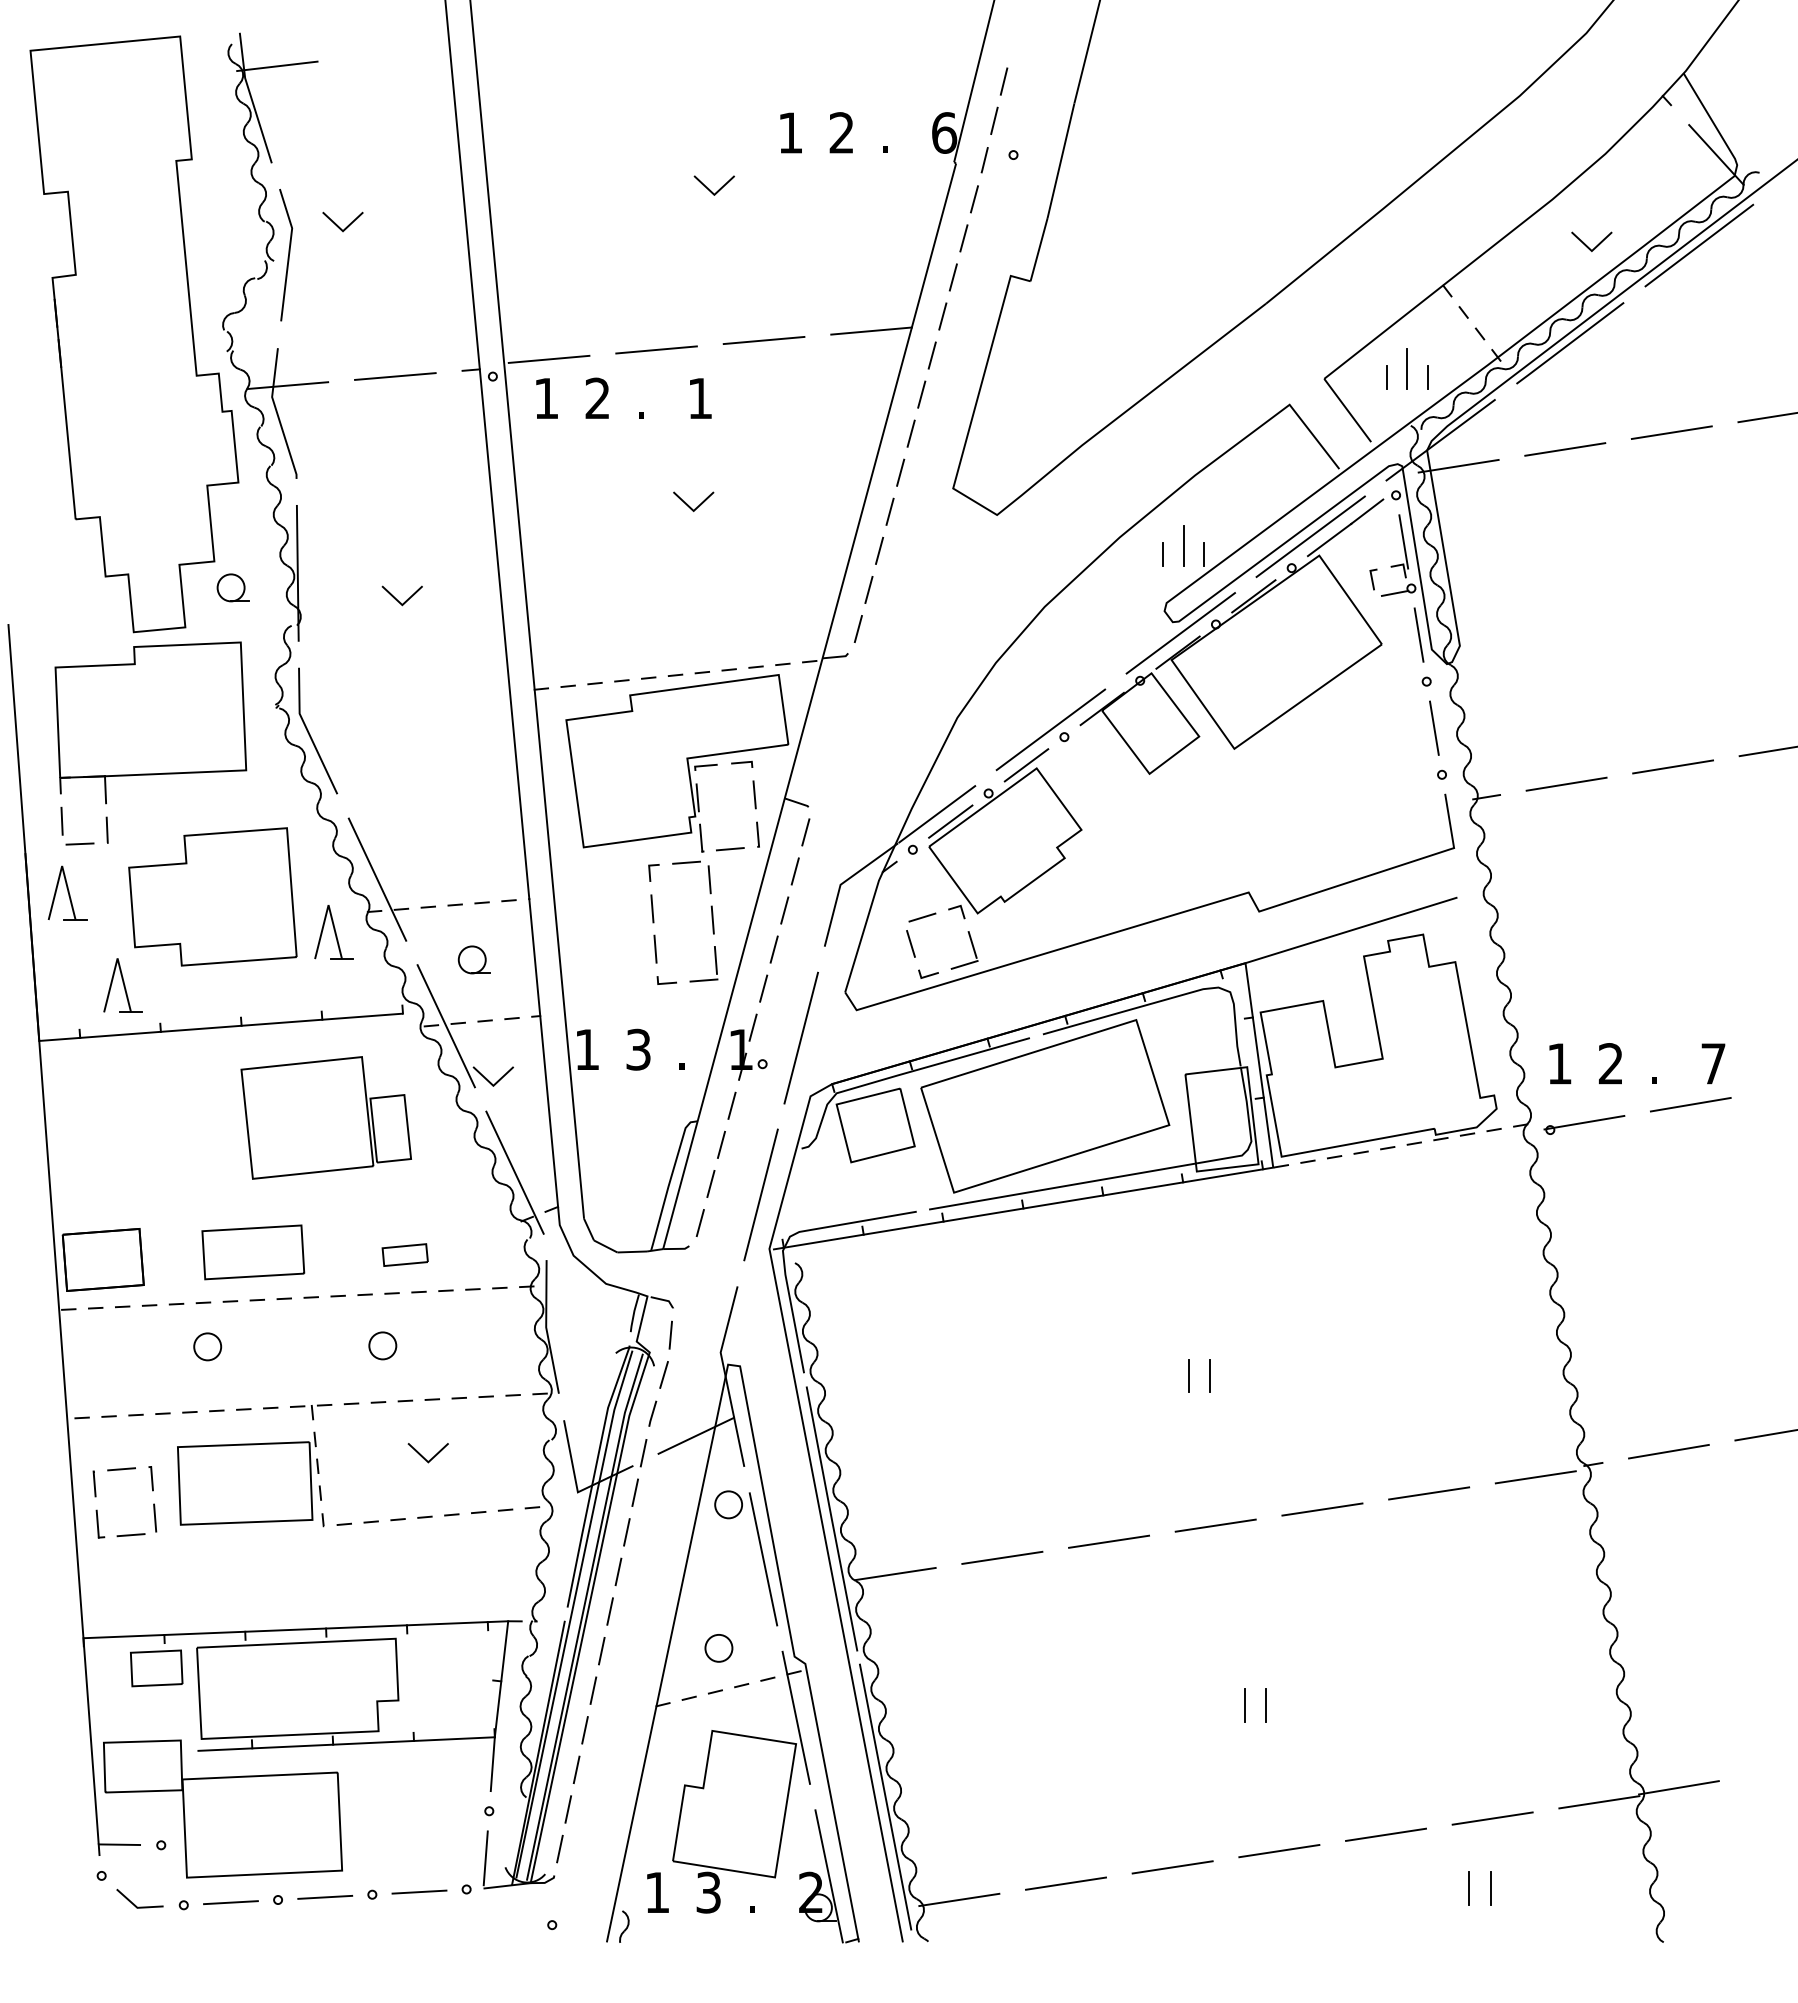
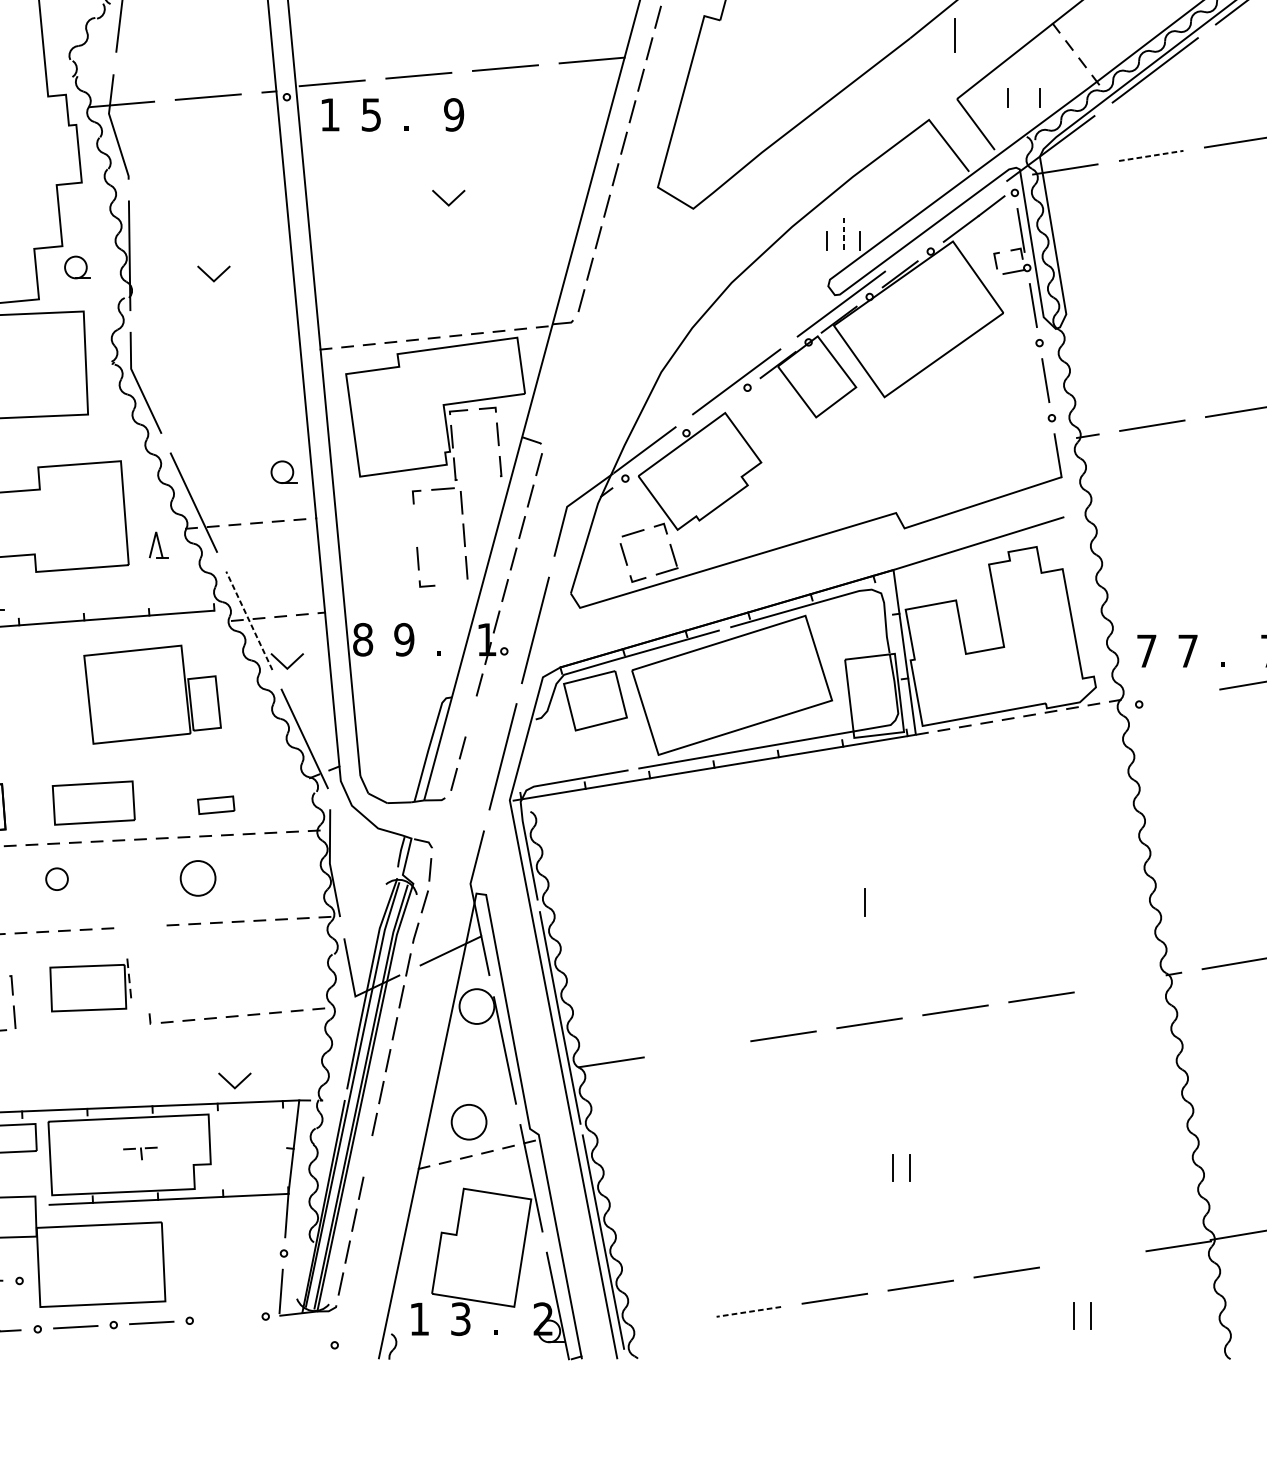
line: (1406, 368) -> (953, 35), moved
text: (597, 398) -> (371, 114), 2 -> 5
text: (699, 398) -> (453, 114), 1 -> 9
line: (1565, 449) -> (1151, 155), solid -> dashed
line: (1310, 536) -> (945, 226), removed
line: (1183, 545) -> (843, 233), solid -> dashed
line: (1026, 765) -> (717, 410), removed
line: (950, 821) -> (655, 455), removed
line: (729, 849) -> (477, 478), removed
line: (652, 908) -> (415, 525), removed
part: (333, 932) -> (158, 545), size x0.6
part: (473, 959) -> (283, 471), moved
line: (703, 980) -> (456, 583), removed
line: (446, 1025) -> (249, 620), solid -> dashed
text: (587, 1049) -> (363, 639), 1 -> 8
text: (638, 1049) -> (404, 639), 3 -> 9
text: (1559, 1063) -> (1146, 650), 1 -> 7
text: (1610, 1063) -> (1187, 650), 2 -> 7
line: (1584, 1122) -> (1166, 698), removed
line: (720, 1144) -> (470, 716), removed
circle: (382, 1345) -> (197, 878), size x1.6
line: (1188, 1375) -> (847, 902), removed
part: (311, 1412) -> (140, 1153), moved
line: (423, 1456) -> (230, 1083), moved
line: (1535, 1477) -> (1127, 984), removed
part: (249, 1478) -> (90, 985), size x0.7
circle: (728, 1504) -> (476, 1006), size x1.6
line: (1002, 1557) -> (697, 1049), removed
circle: (718, 1647) -> (468, 1121), size x1.6
line: (593, 1690) -> (368, 1156), removed
line: (1492, 1818) -> (1092, 1259), removed
line: (1065, 1883) -> (748, 1311), solid -> dashed
line: (419, 1891) -> (227, 1318), removed
line: (959, 1899) -> (662, 1324), removed

